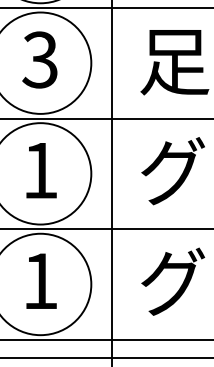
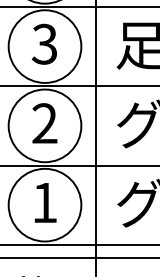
text: (39, 170) -> (44, 123), 1 -> 2

